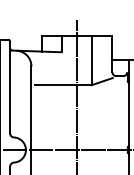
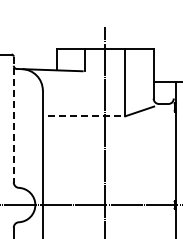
line: (63, 85) -> (86, 116), solid -> dashed
line: (10, 87) -> (13, 119), solid -> dashed

